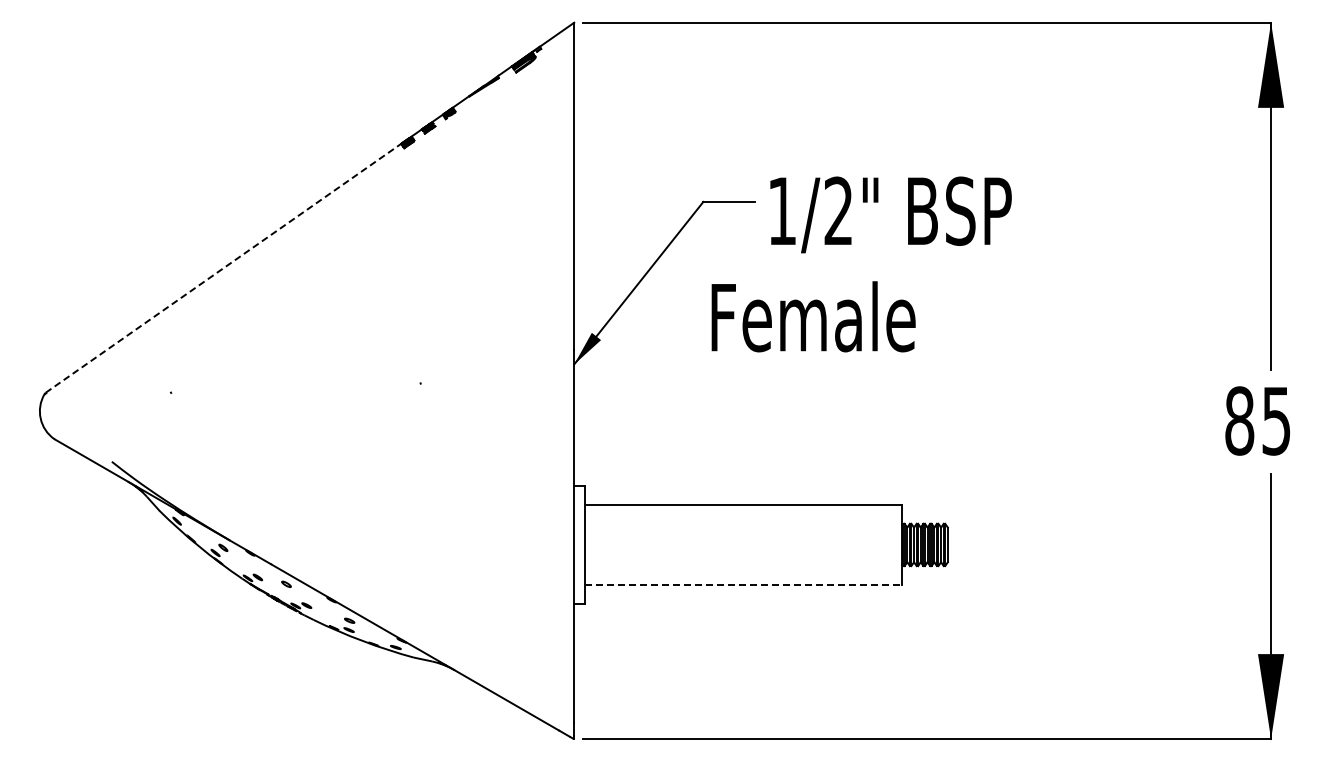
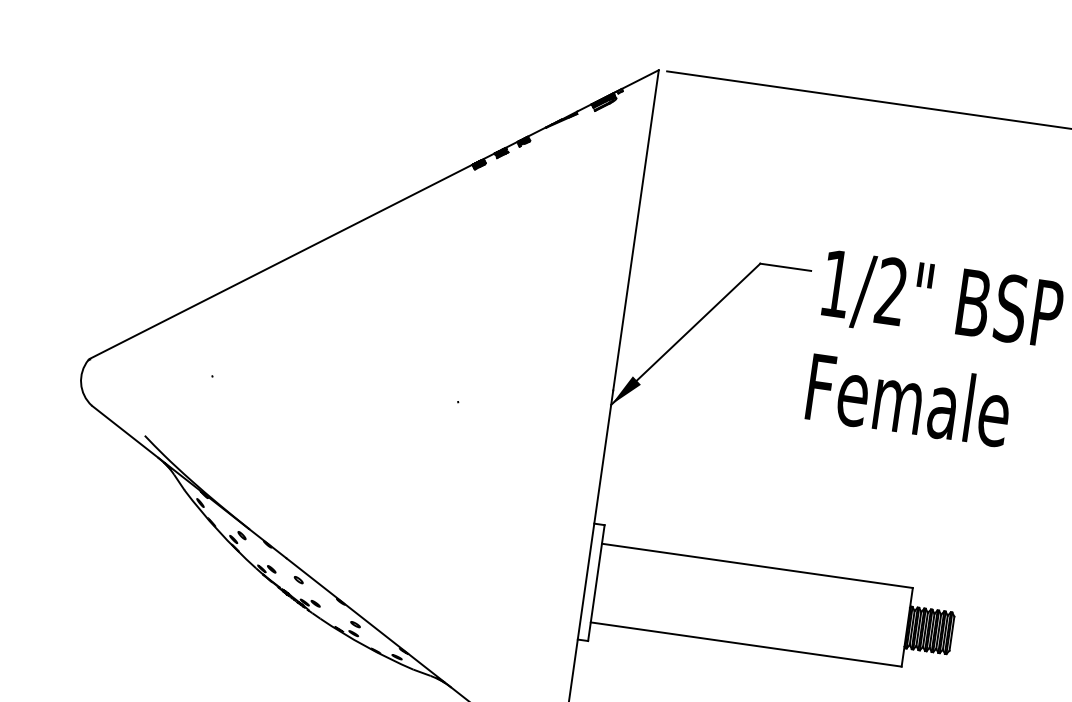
line: (224, 267) -> (282, 261), dashed -> solid
text: (813, 316) -> (909, 399), moved
line: (743, 585) -> (746, 644), dashed -> solid

